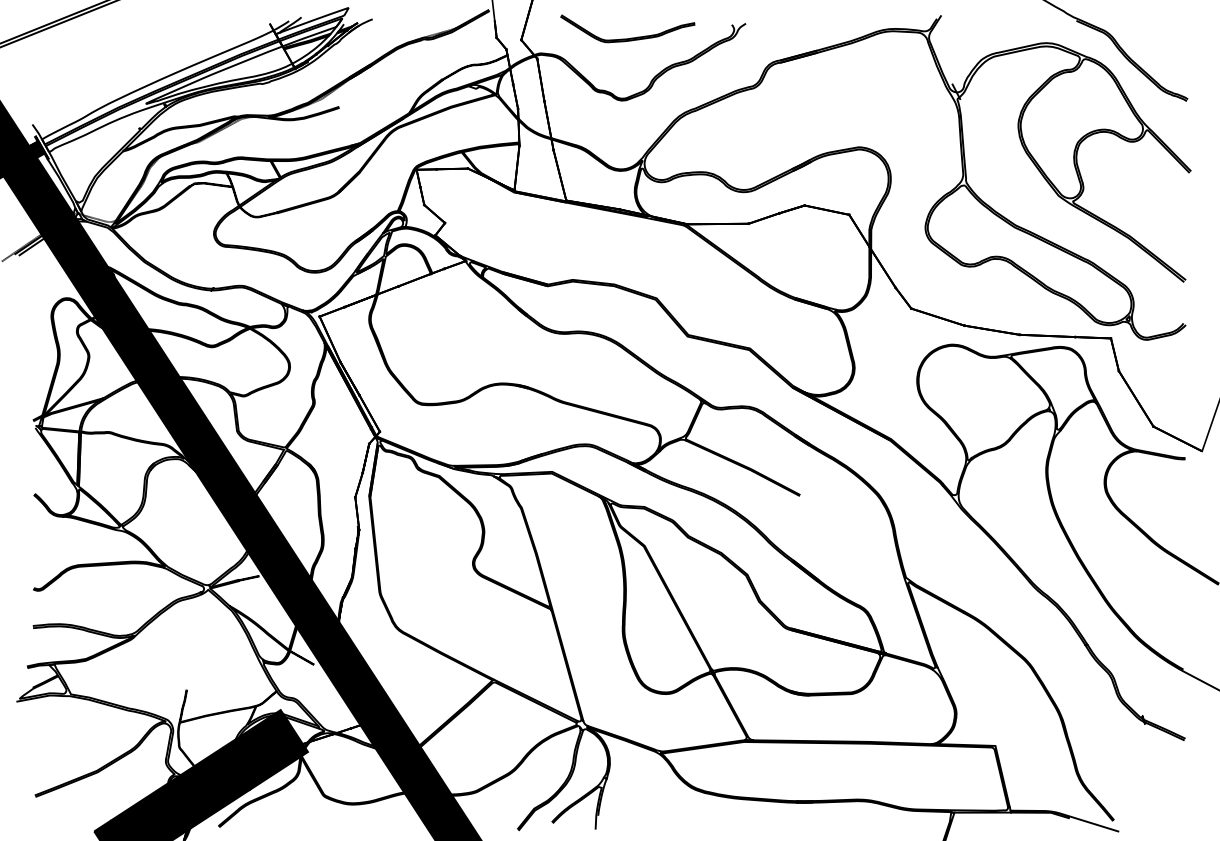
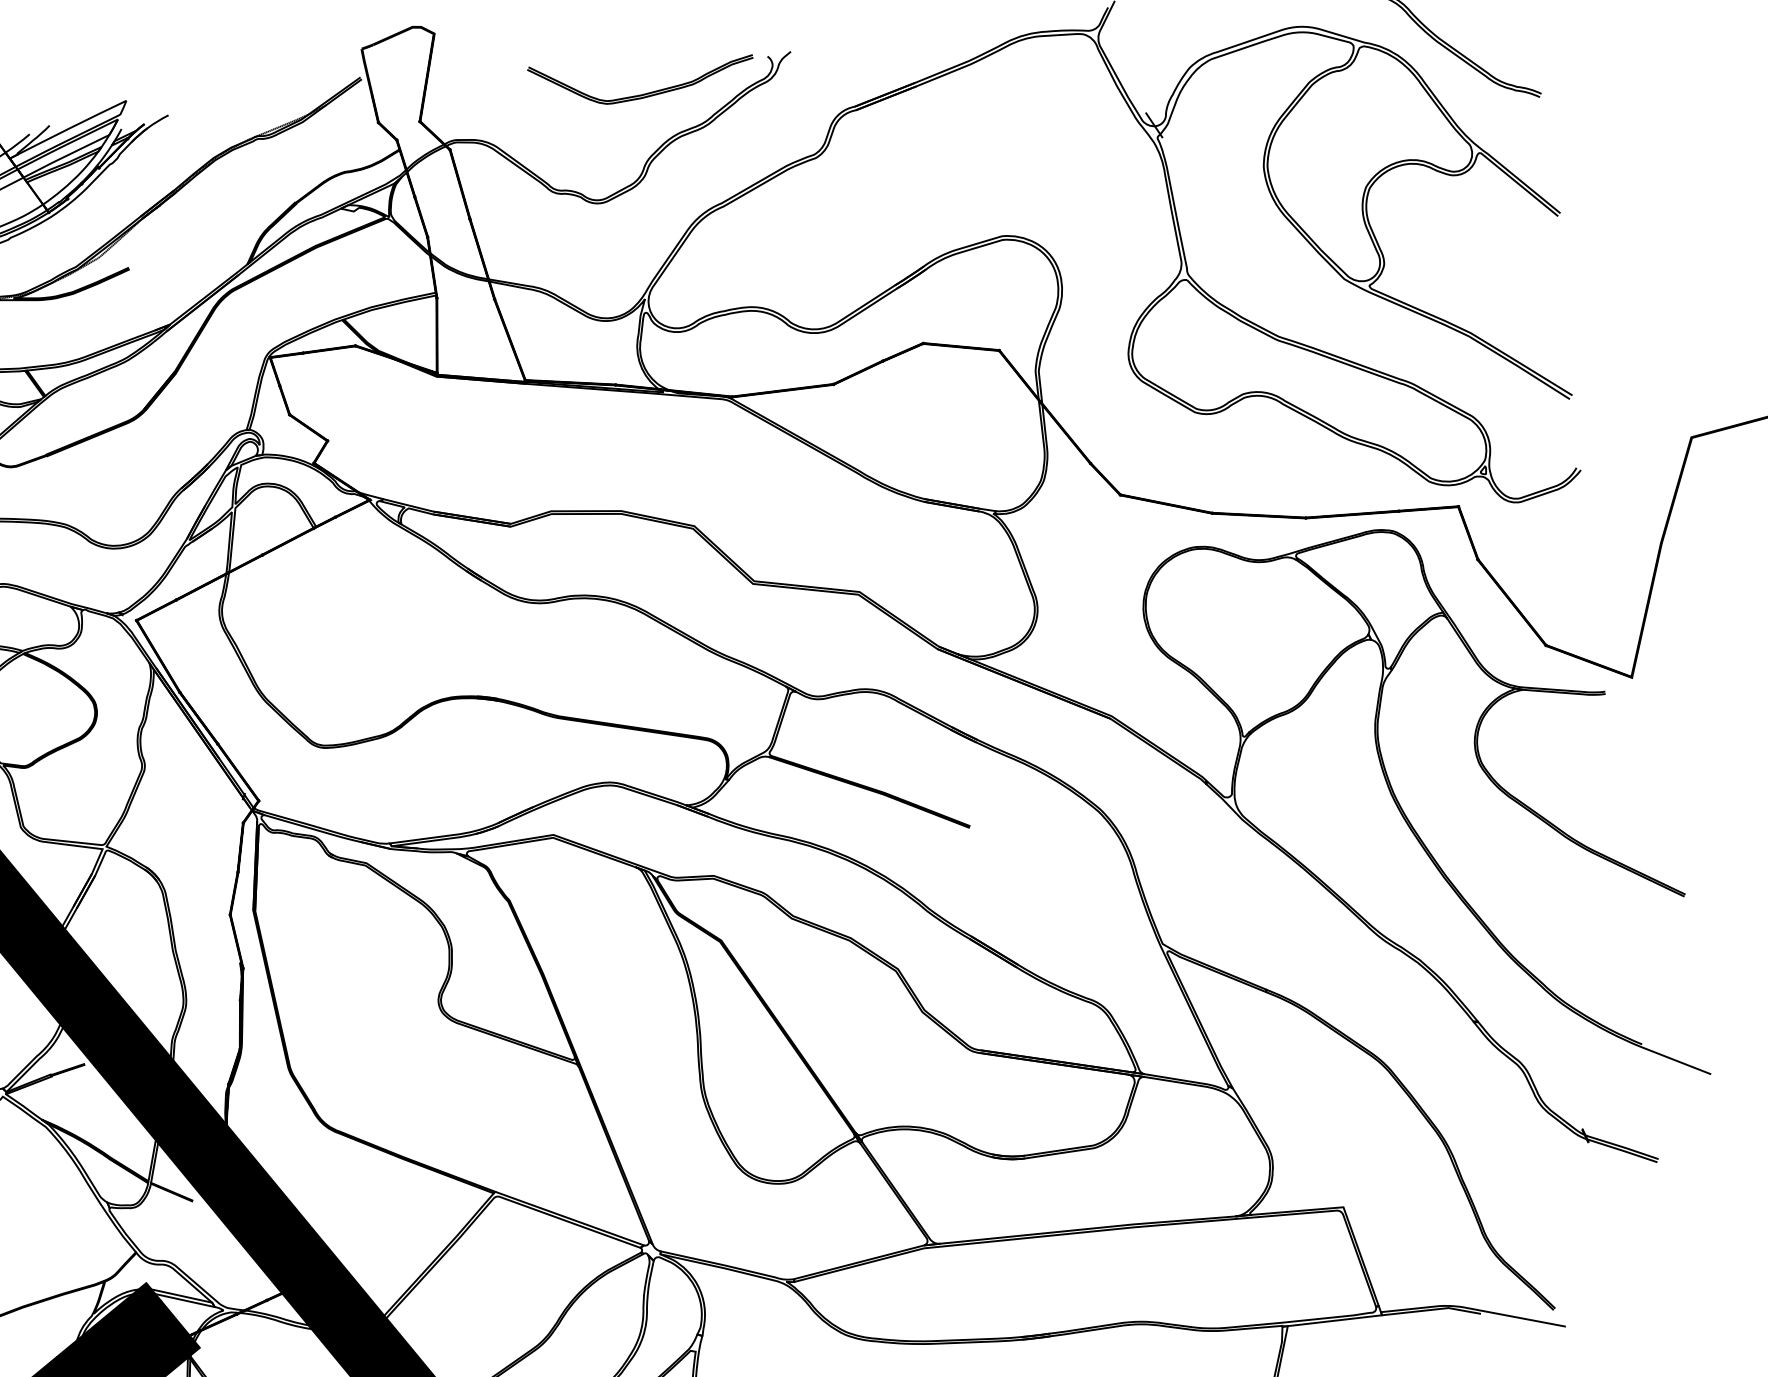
part: (630, 37) -> (647, 91), moved

